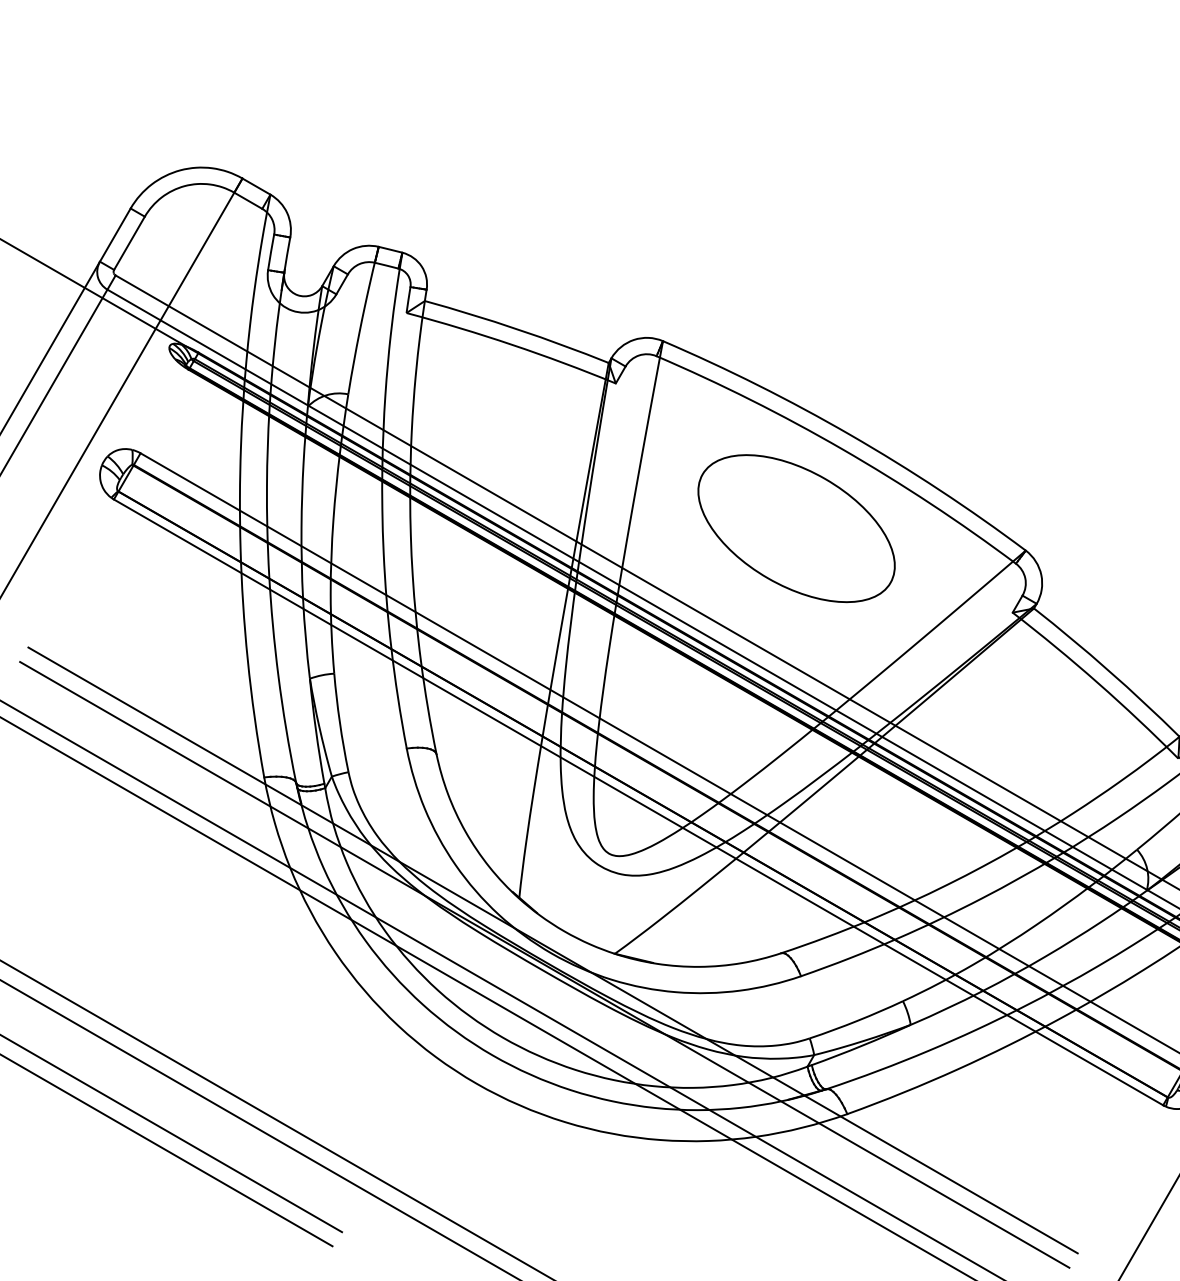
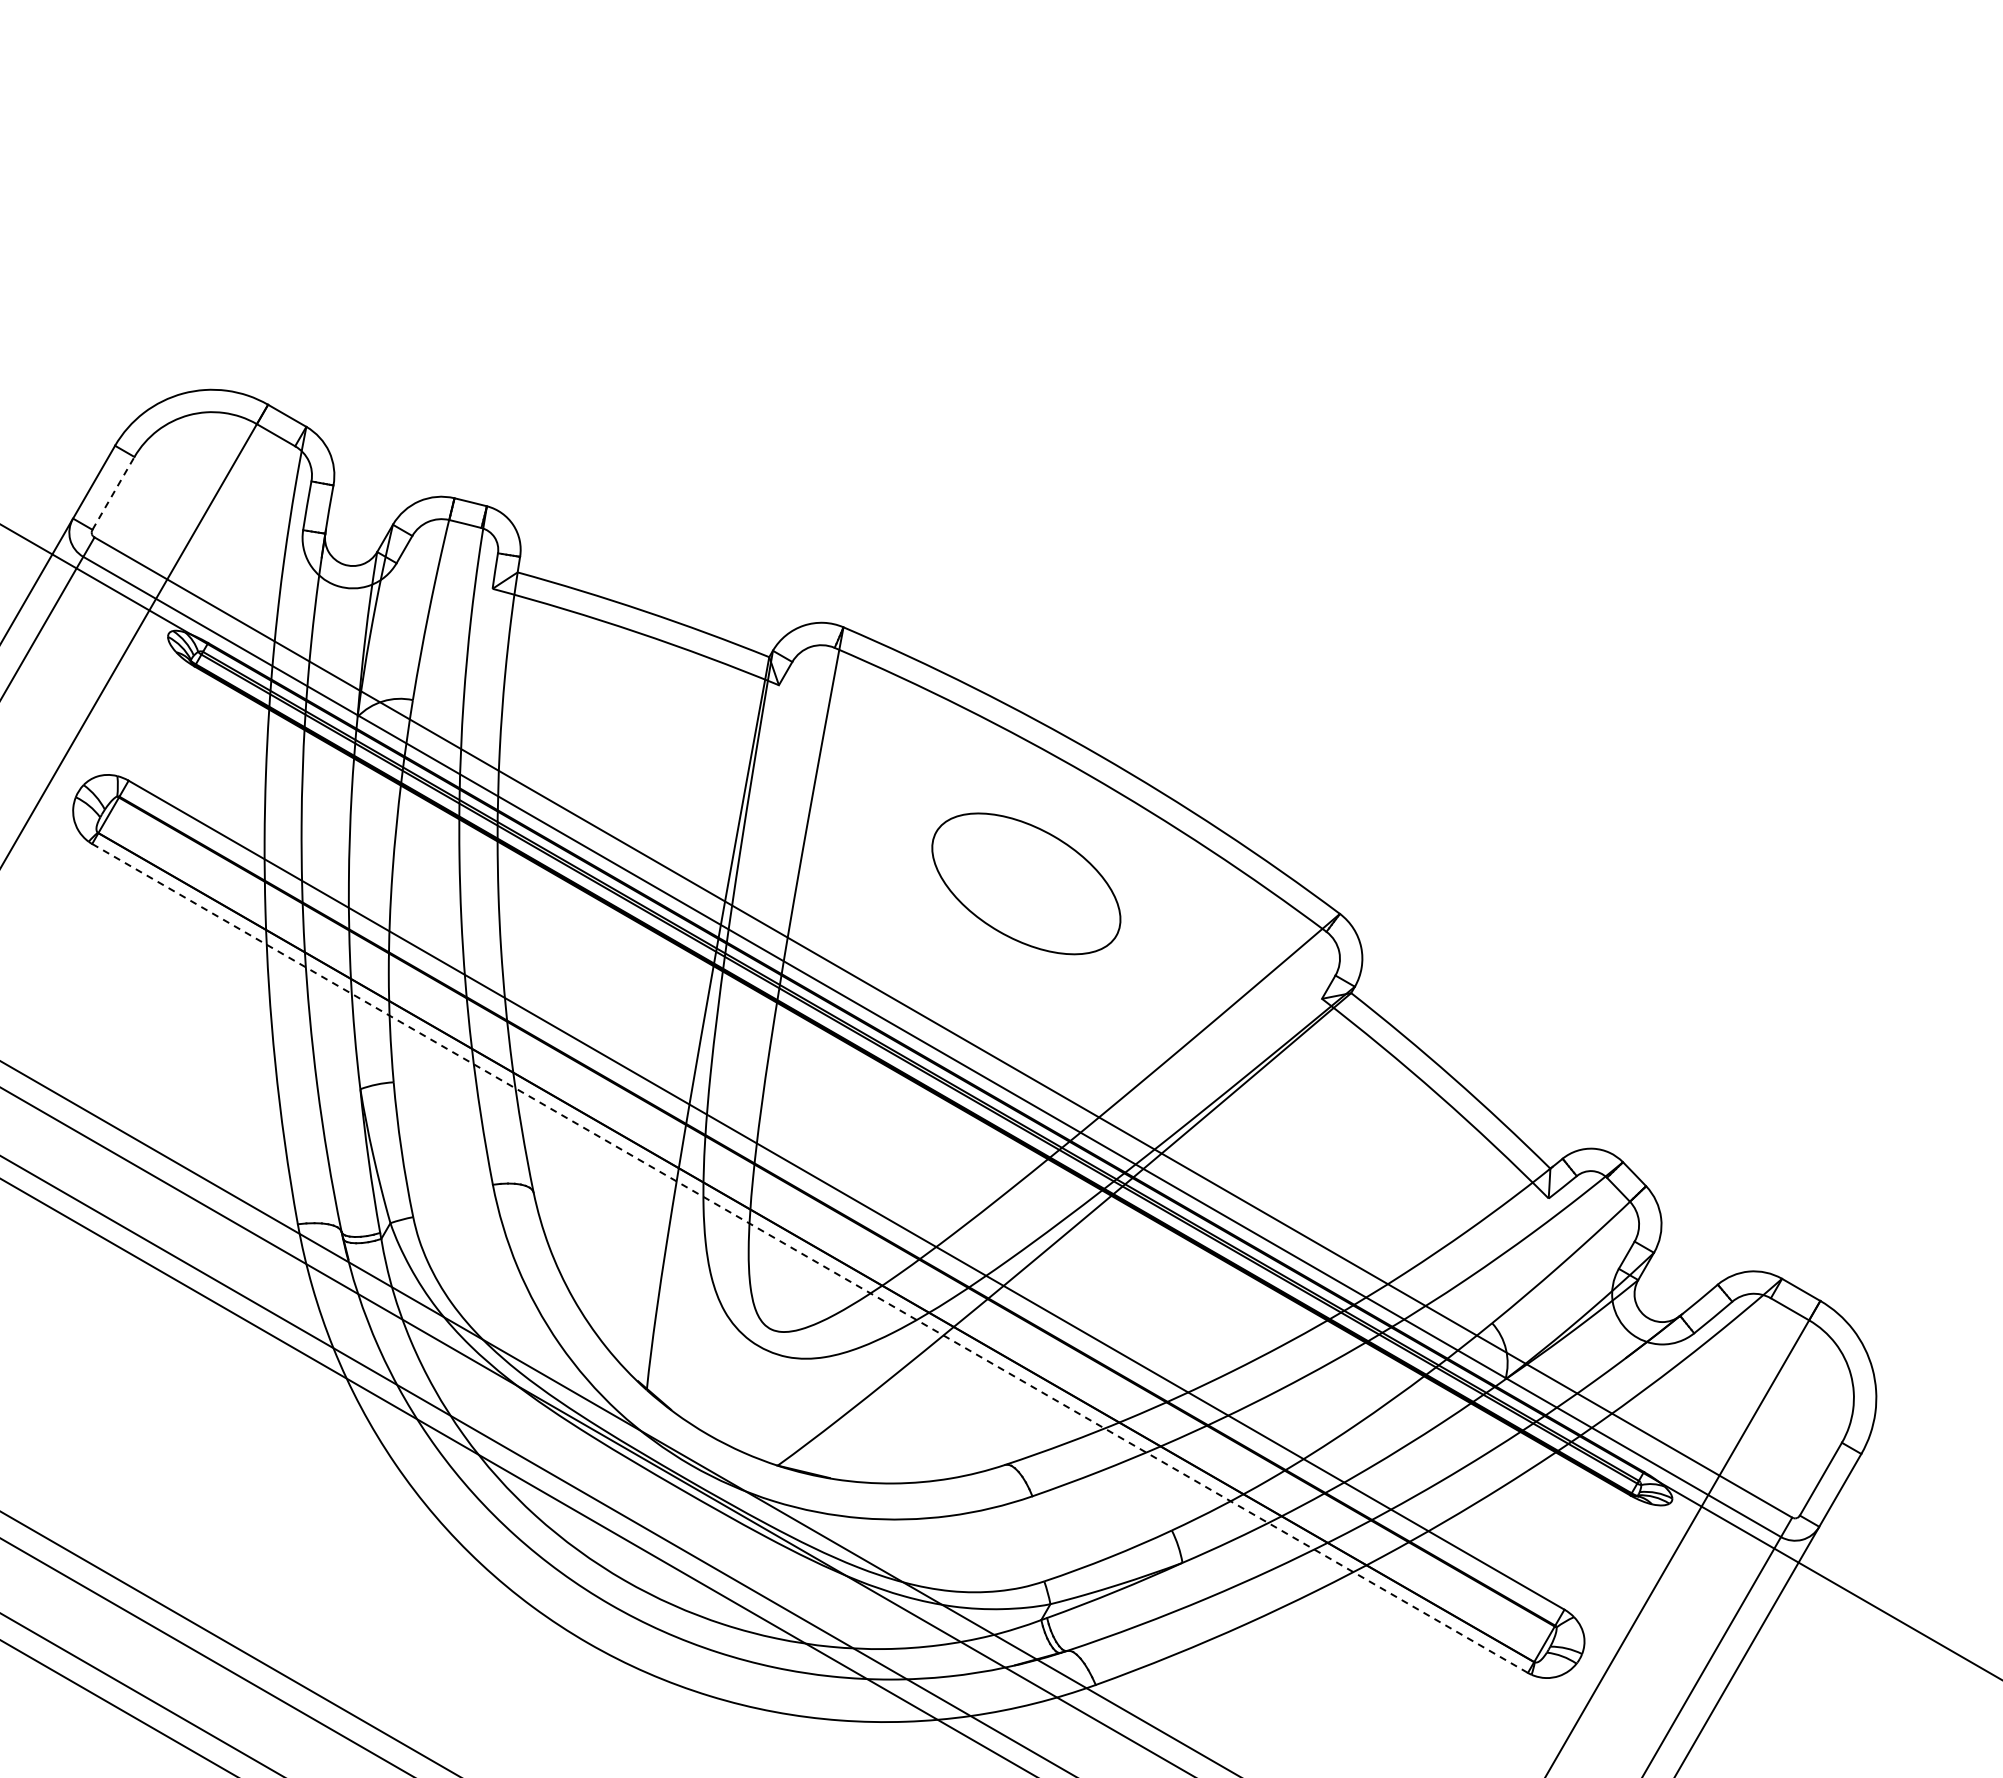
line: (129, 242) -> (113, 492), solid -> dashed
part: (796, 528) -> (1026, 883), size x0.7
line: (638, 802) -> (810, 1258), solid -> dashed

